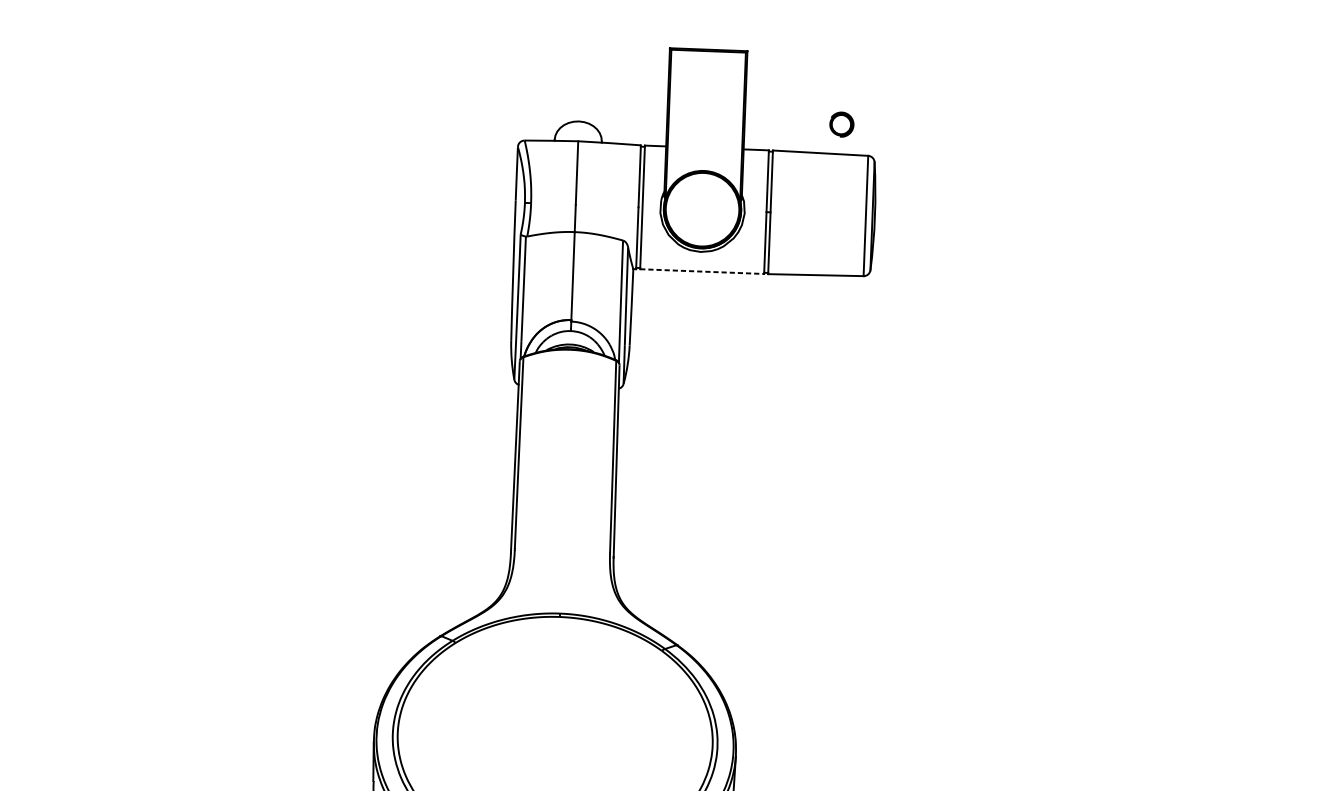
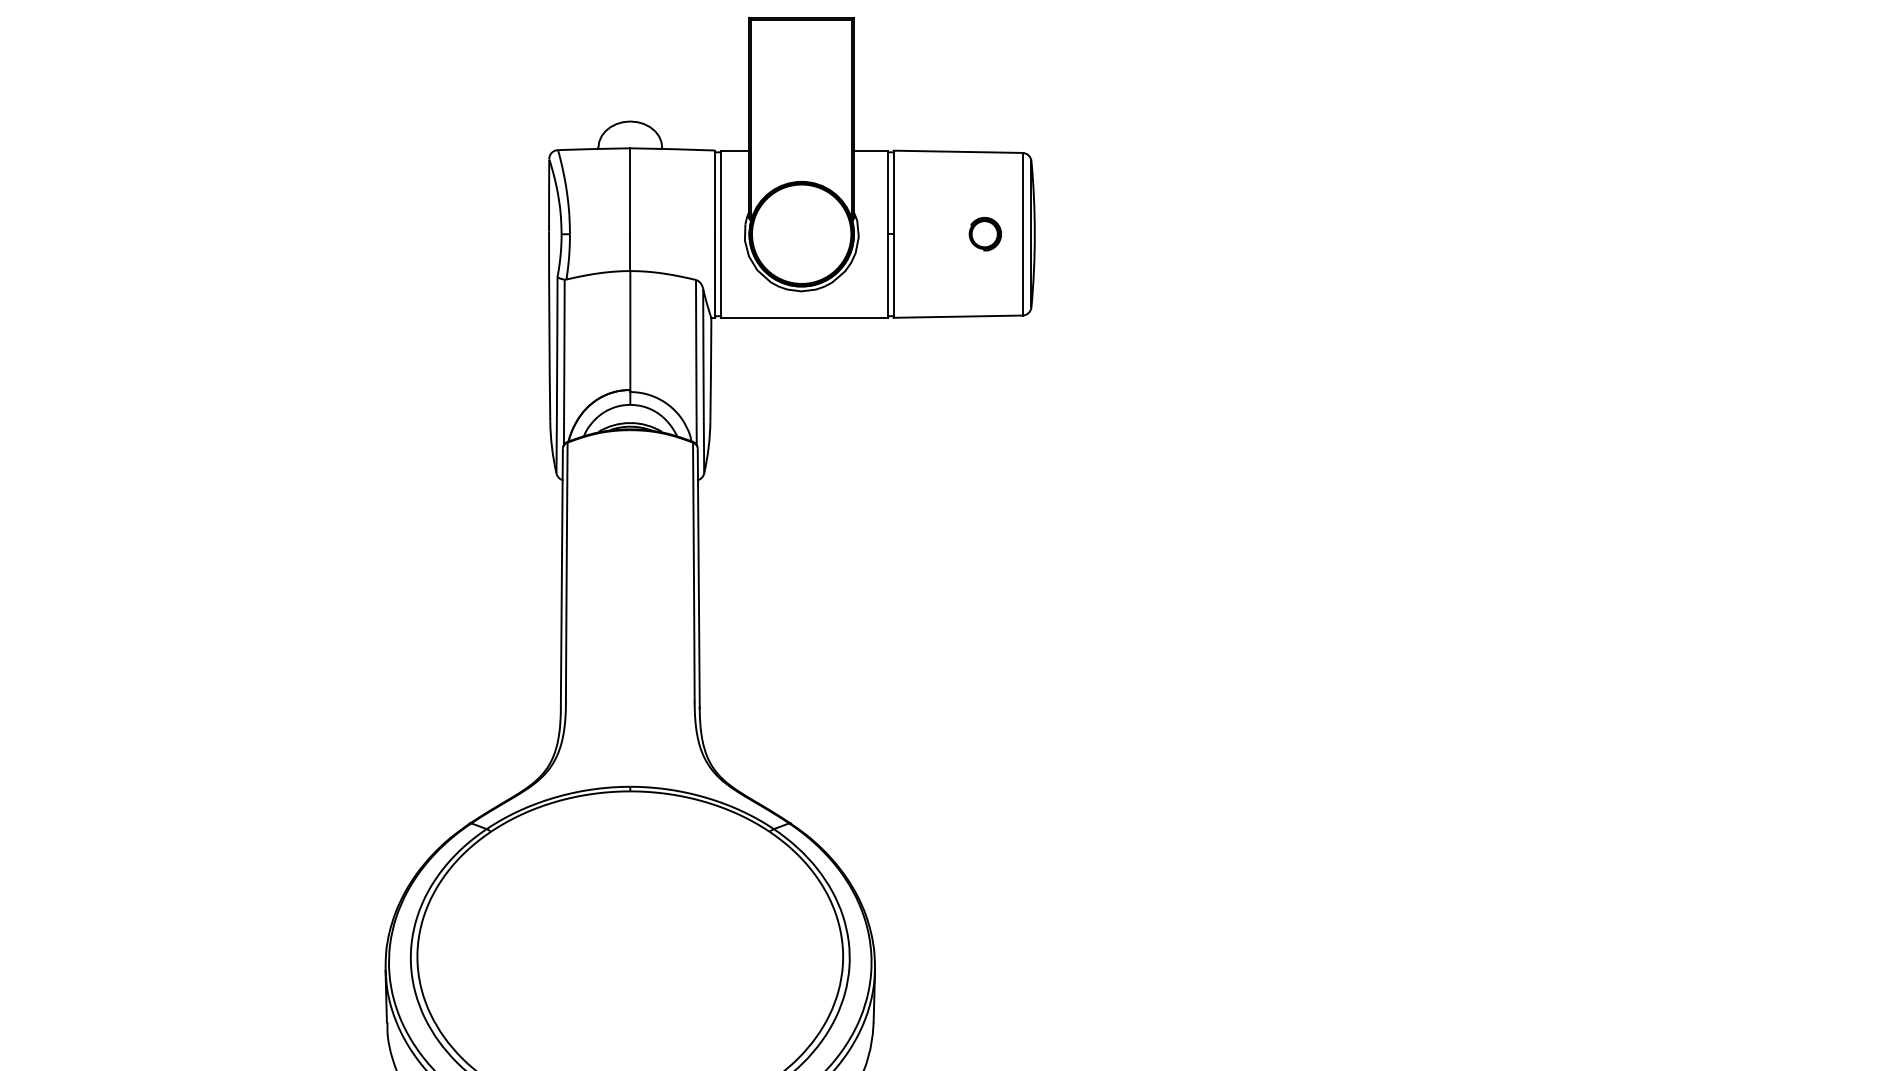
part: (841, 124) -> (984, 234), moved
line: (702, 271) -> (804, 317), dashed -> solid

